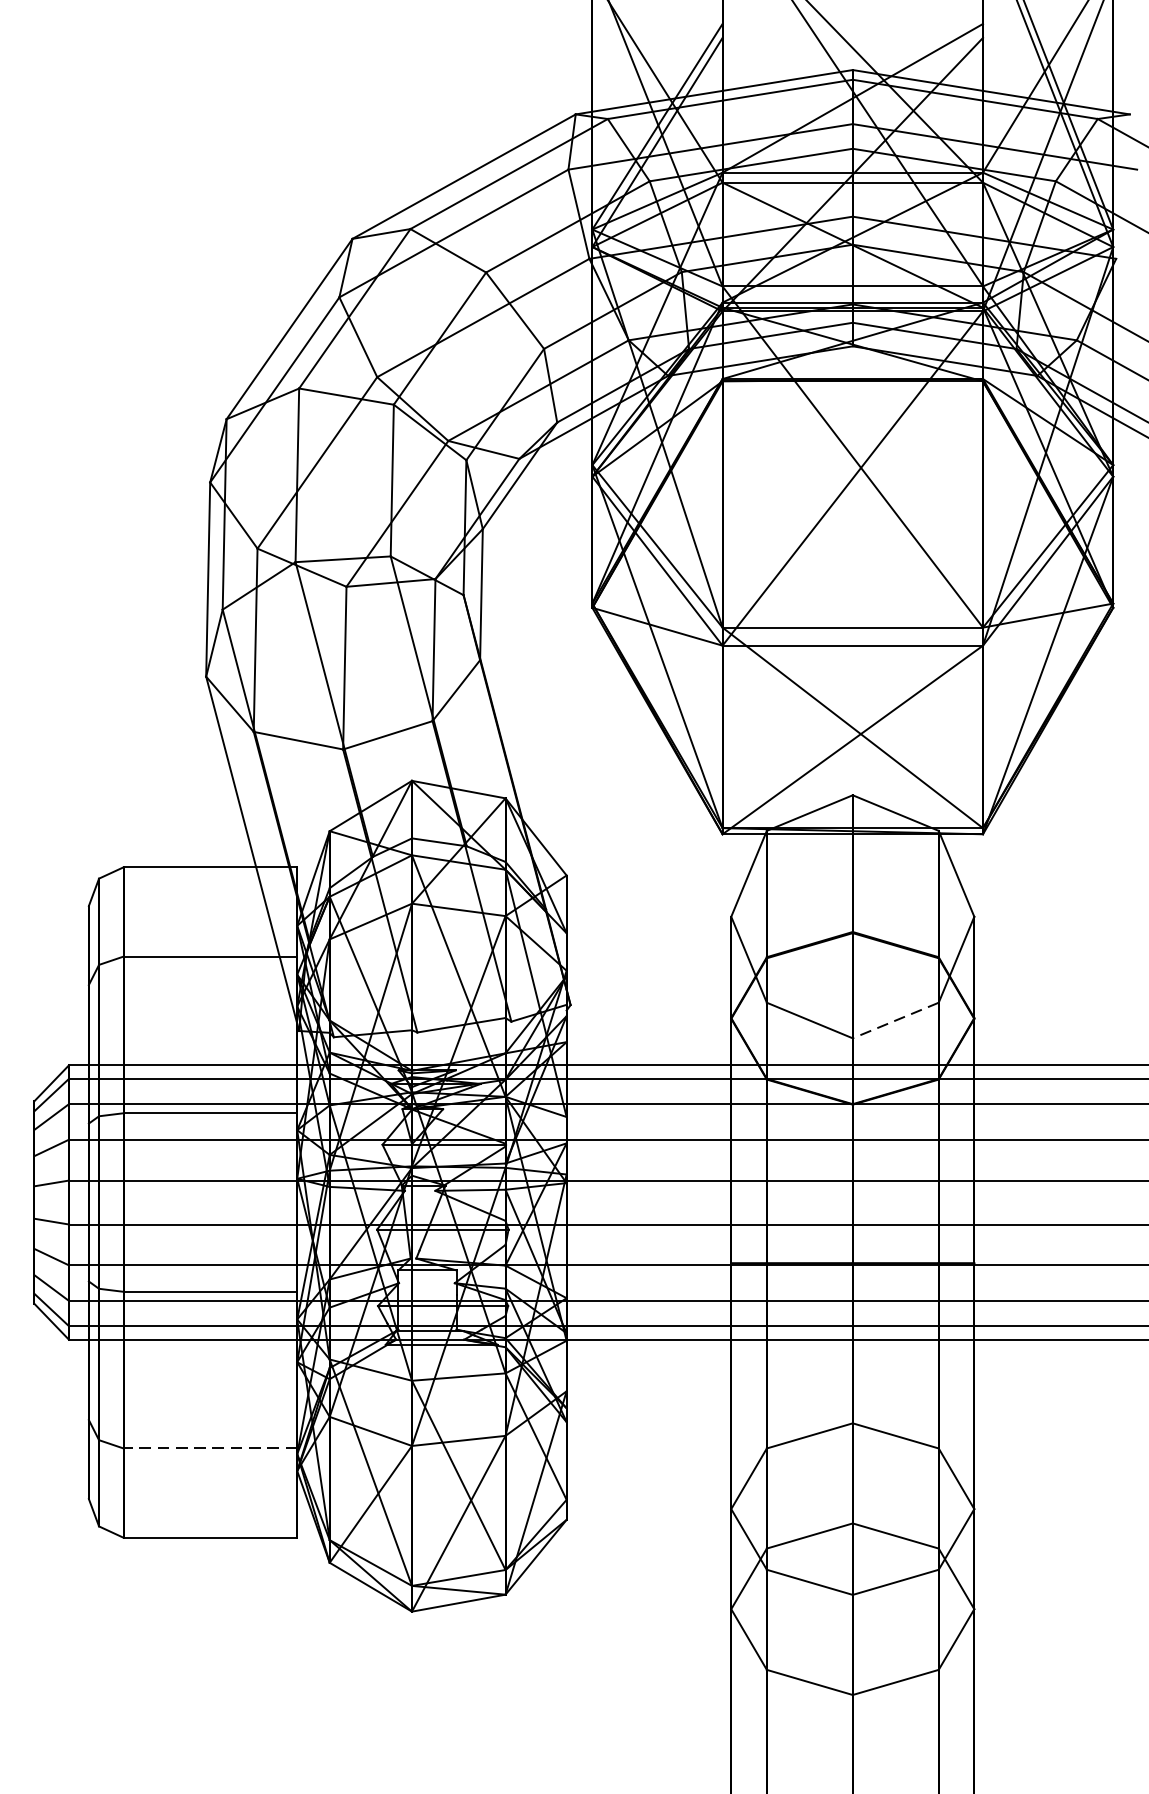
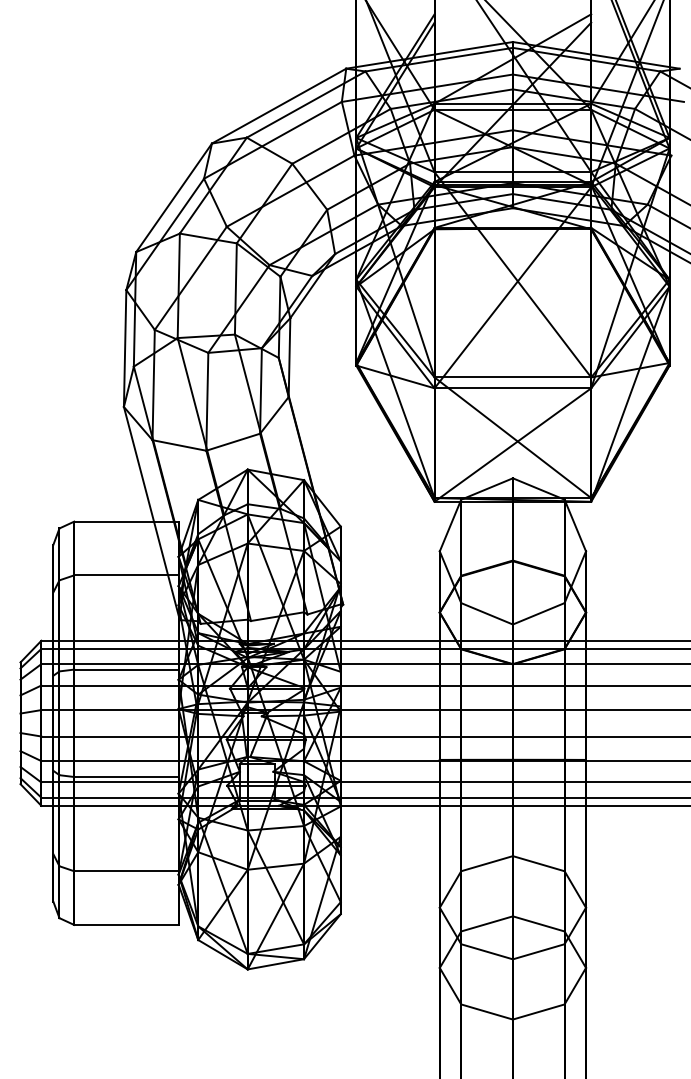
line: (895, 1020) -> (538, 613), dashed -> solid
line: (208, 1448) -> (125, 871), dashed -> solid

